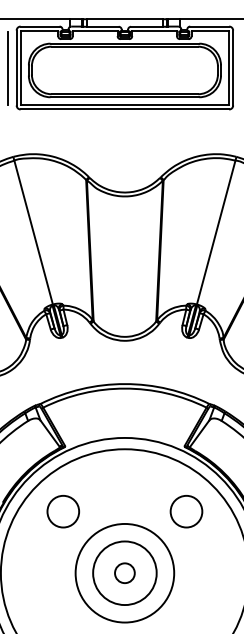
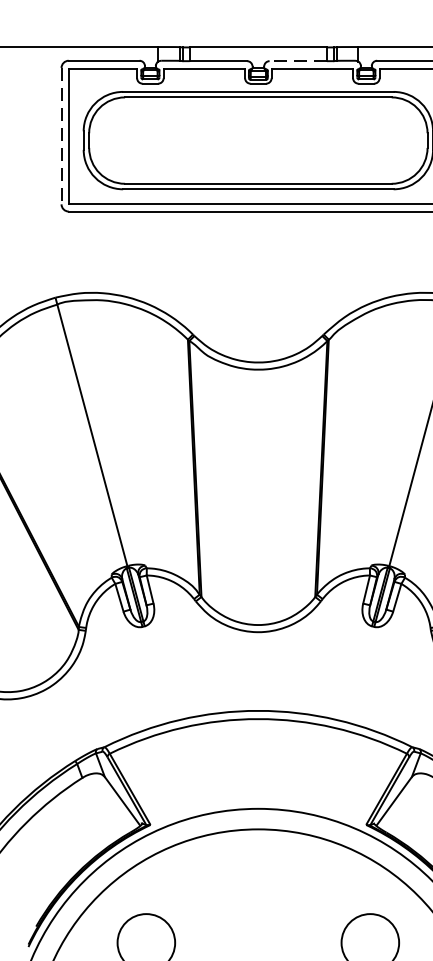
line: (146, 26) -> (297, 60), solid -> dashed
line: (7, 67) -> (44, 135), removed
line: (16, 68) -> (61, 137), solid -> dashed

